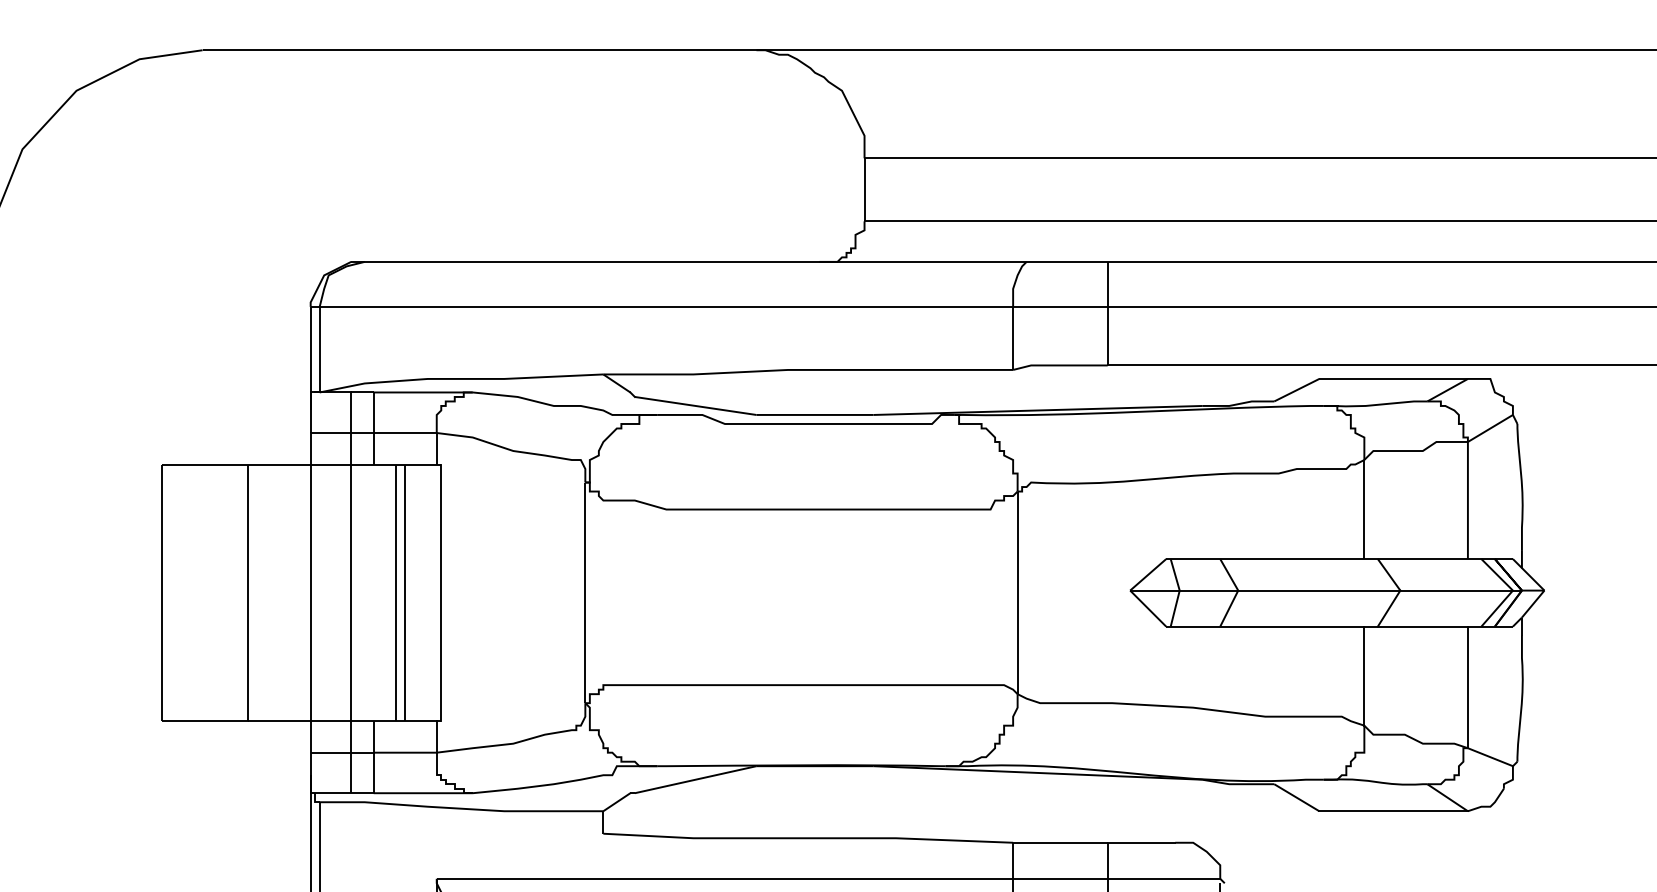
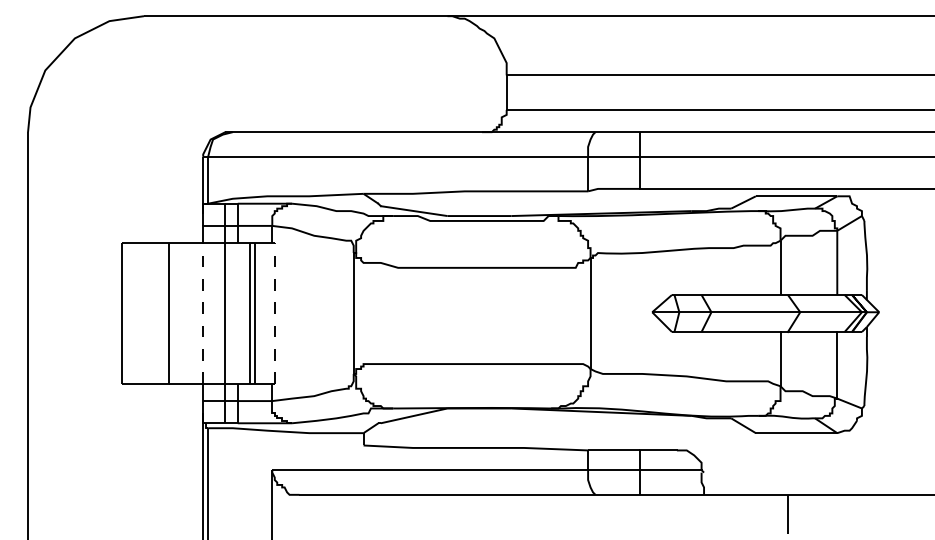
line: (311, 592) -> (203, 313), solid -> dashed
line: (440, 592) -> (274, 313), solid -> dashed

